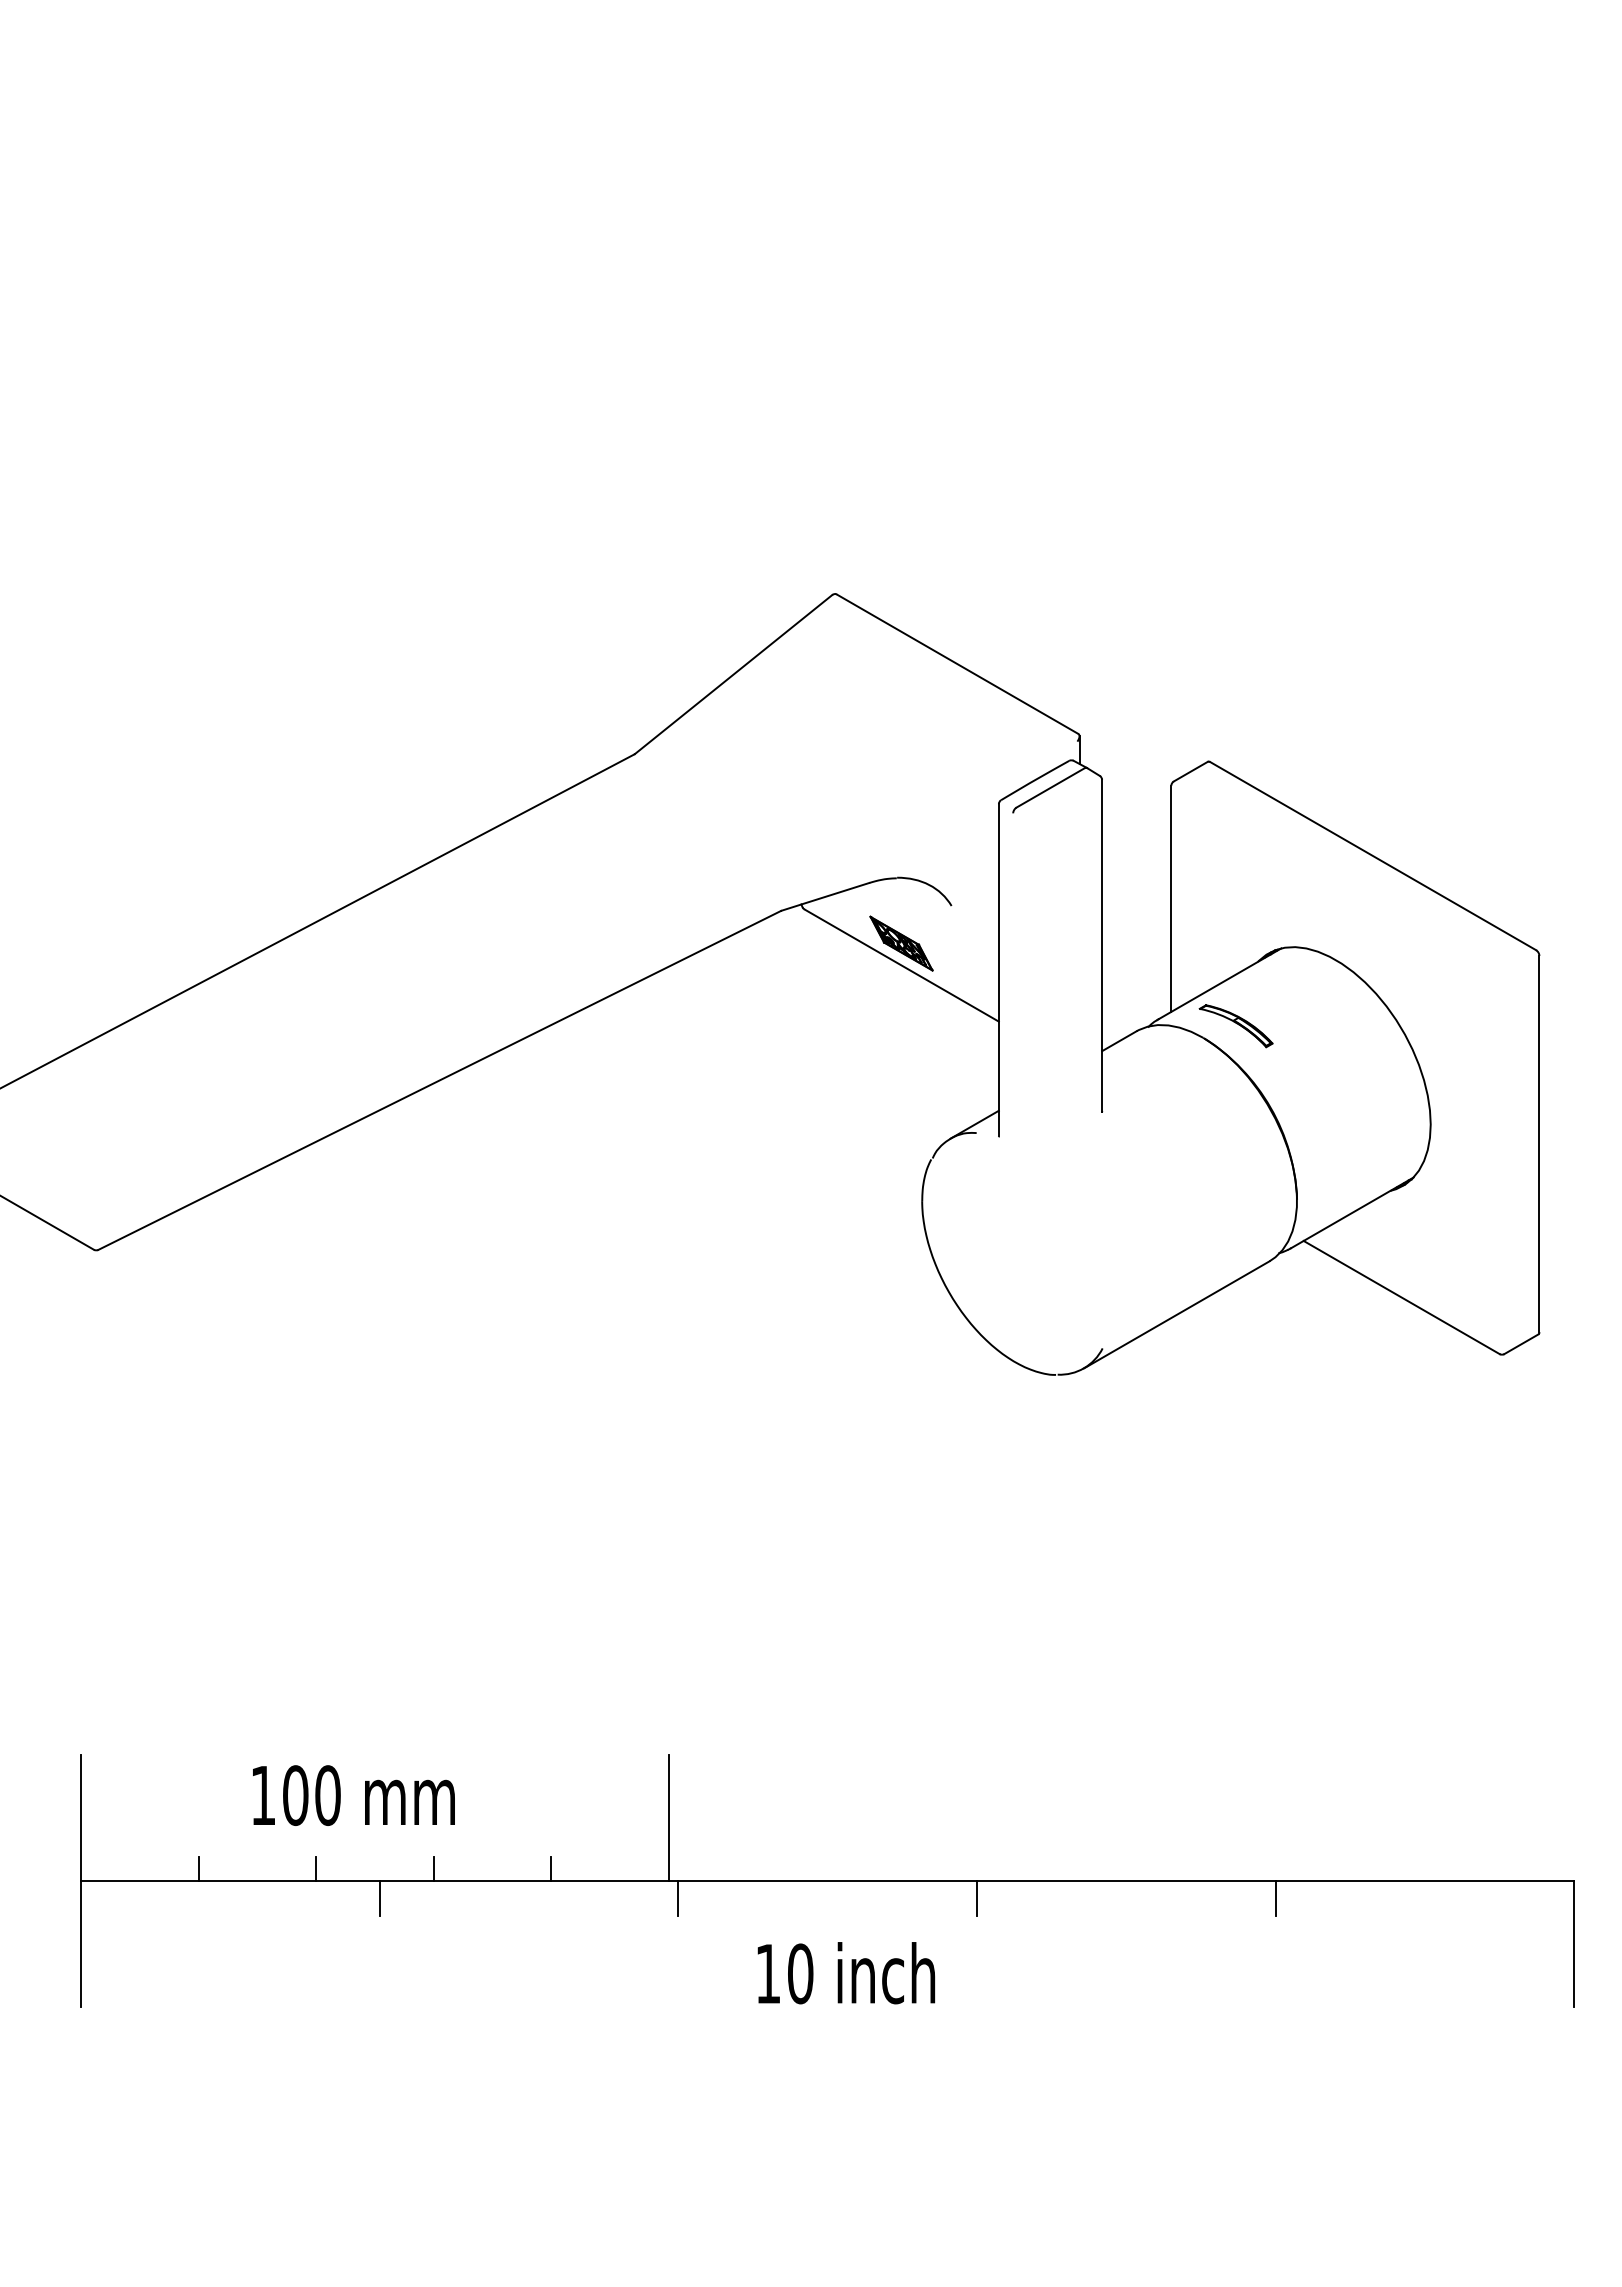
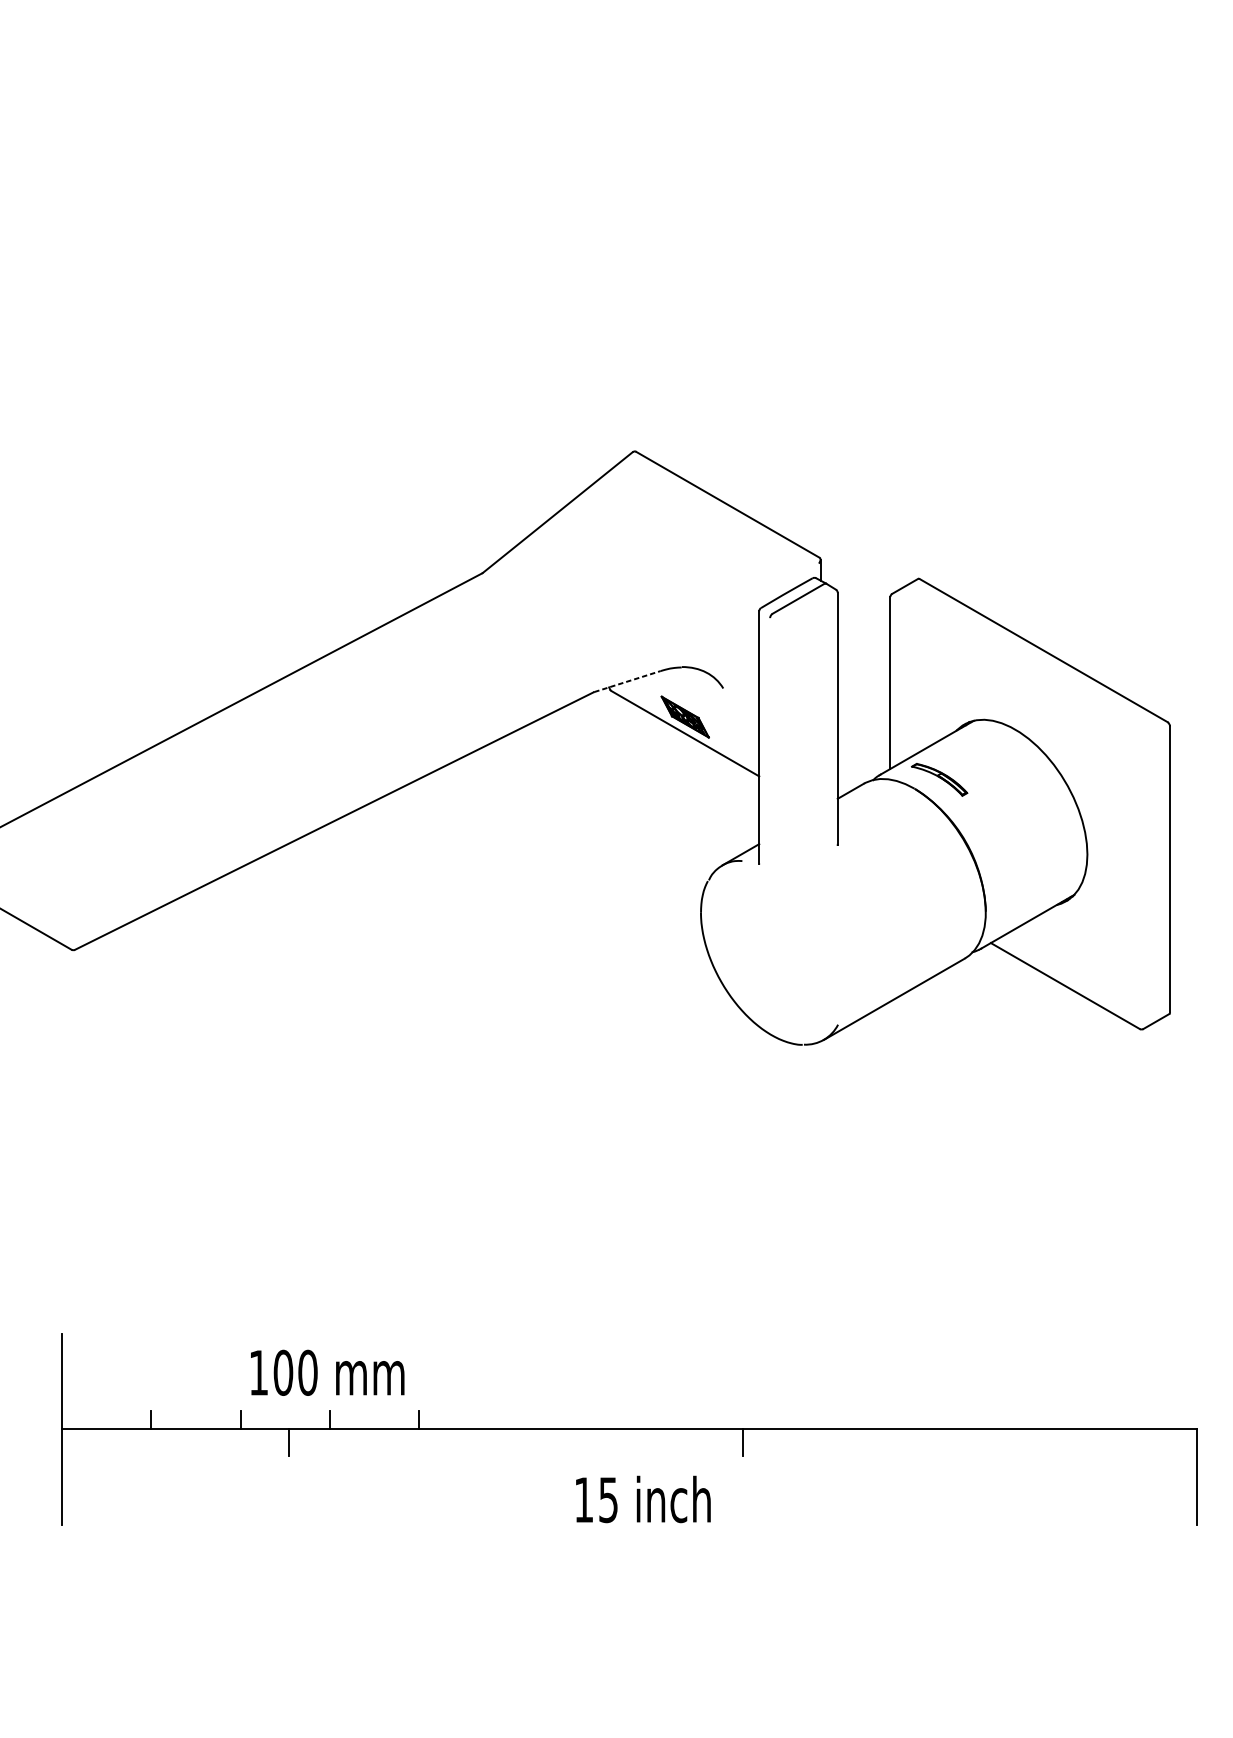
line: (825, 896) -> (627, 681), solid -> dashed
text: (353, 1795) -> (327, 1372), moved
line: (668, 1817) -> (508, 1381), removed
line: (678, 1898) -> (515, 1442), removed
line: (1275, 1898) -> (969, 1442), removed
text: (800, 1973) -> (608, 1499), 10 -> 15

